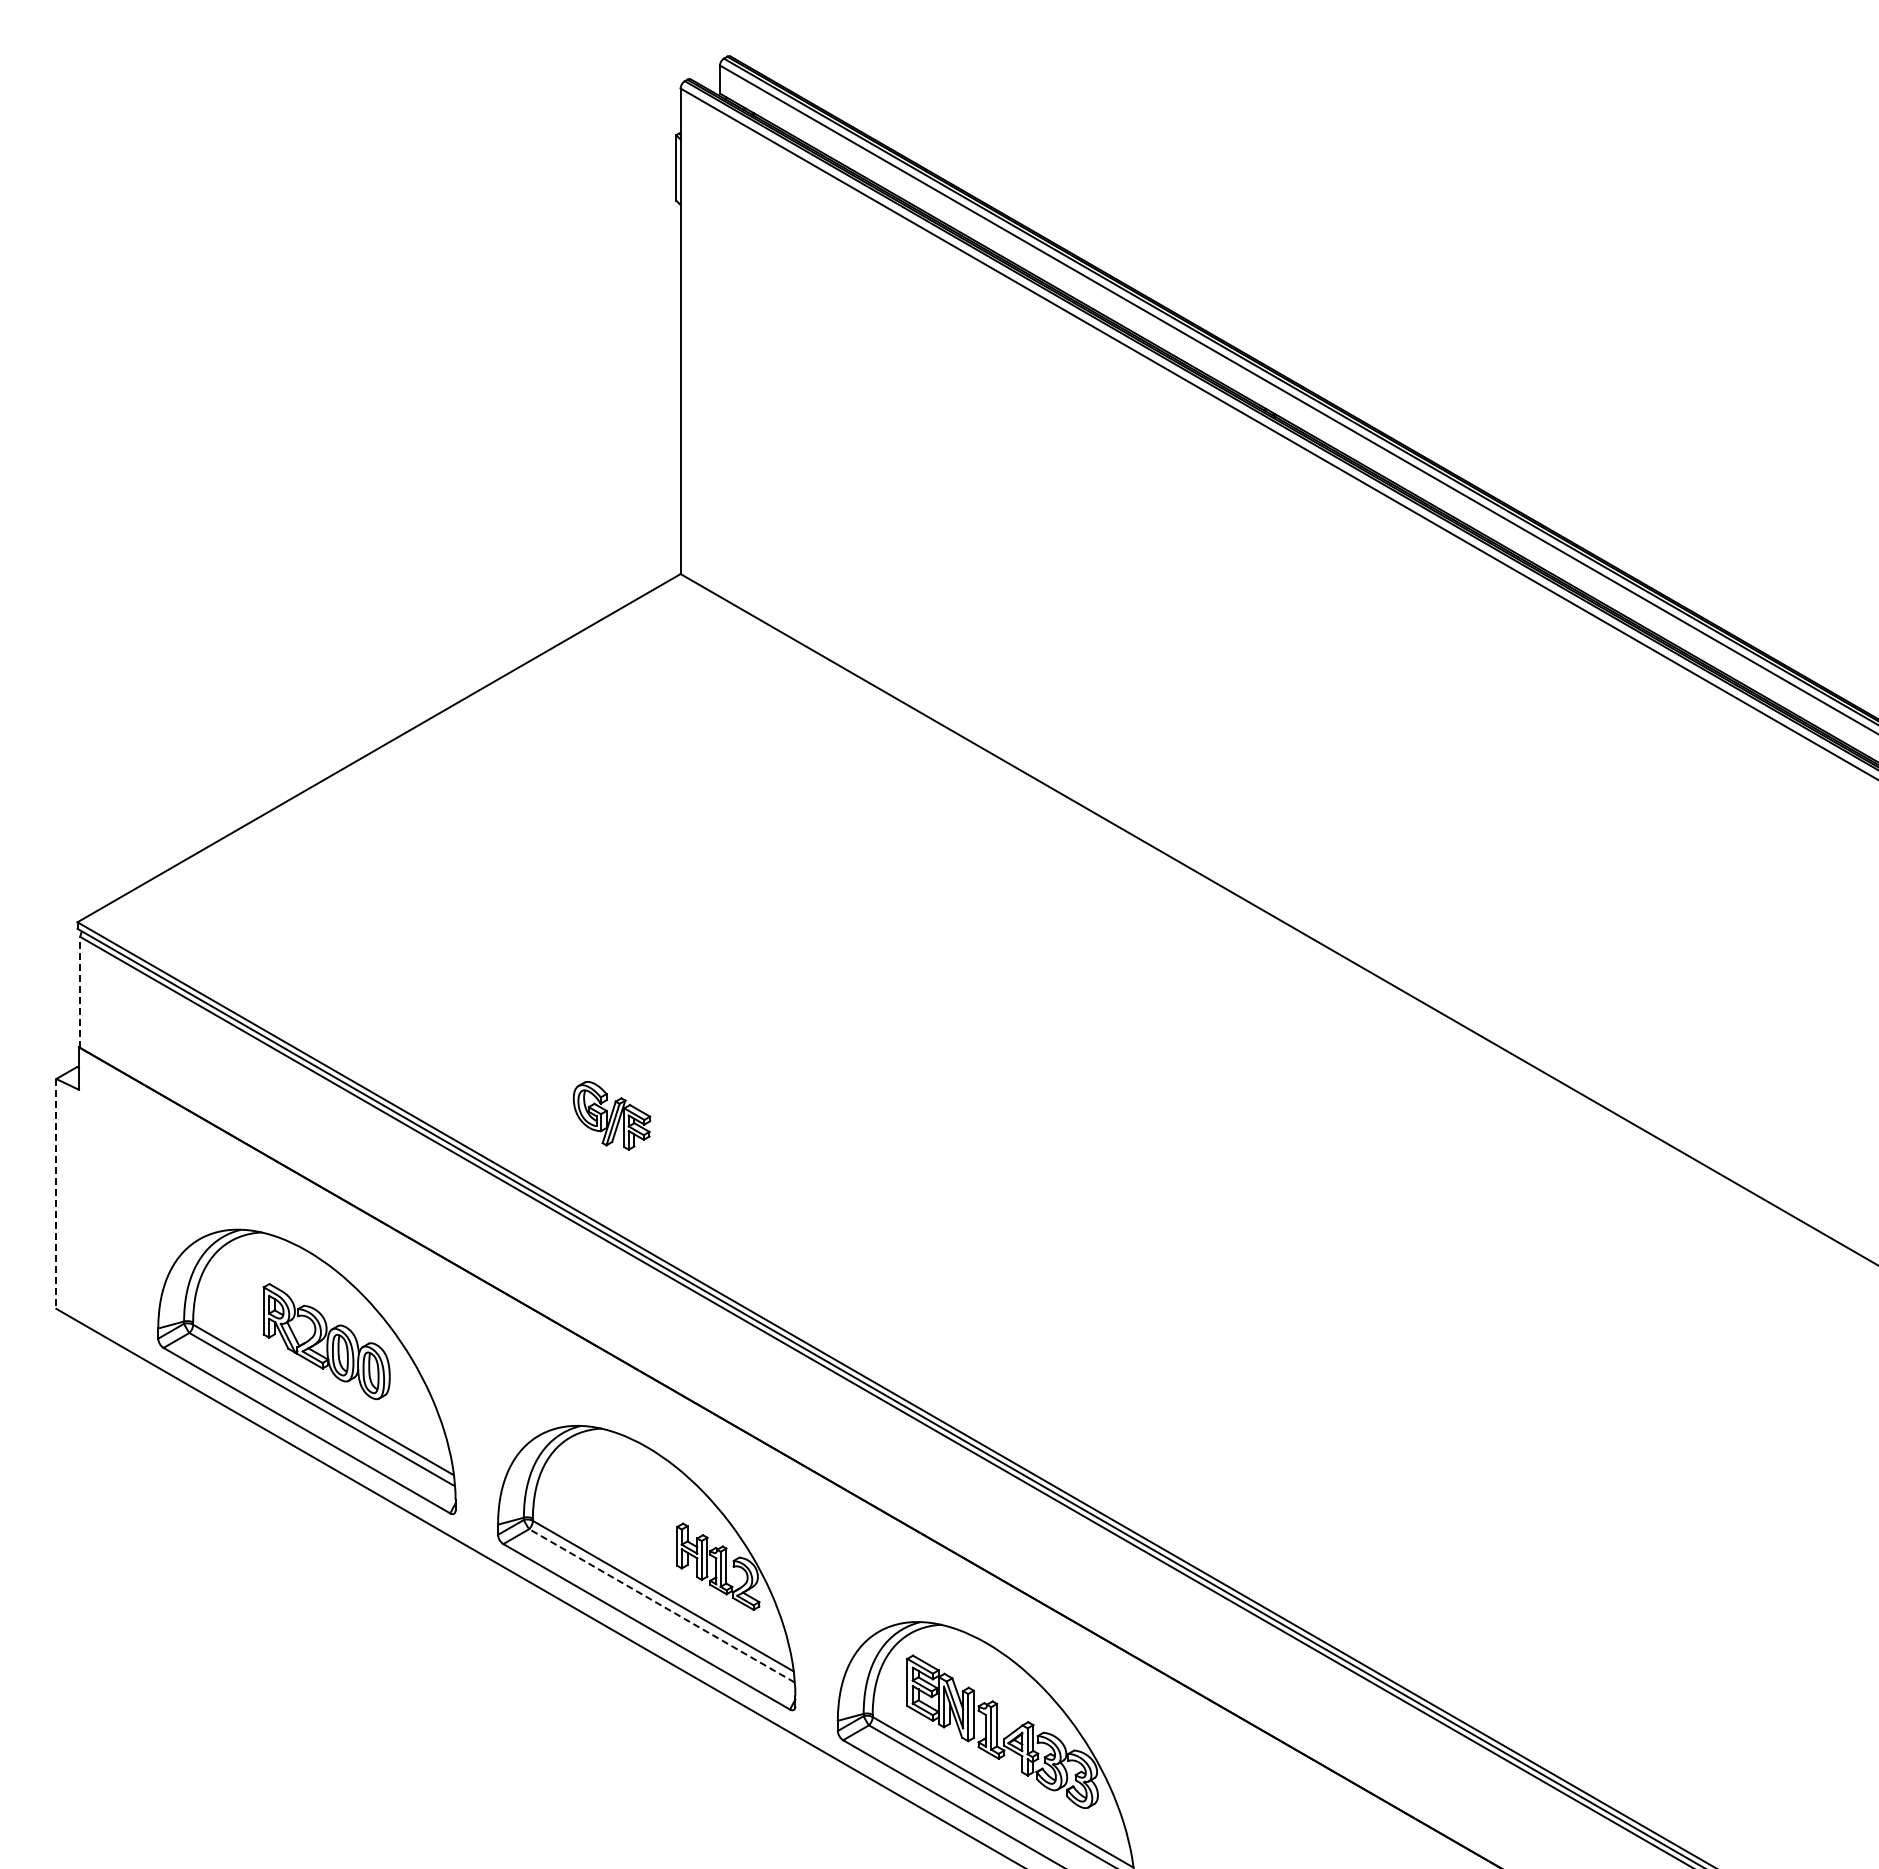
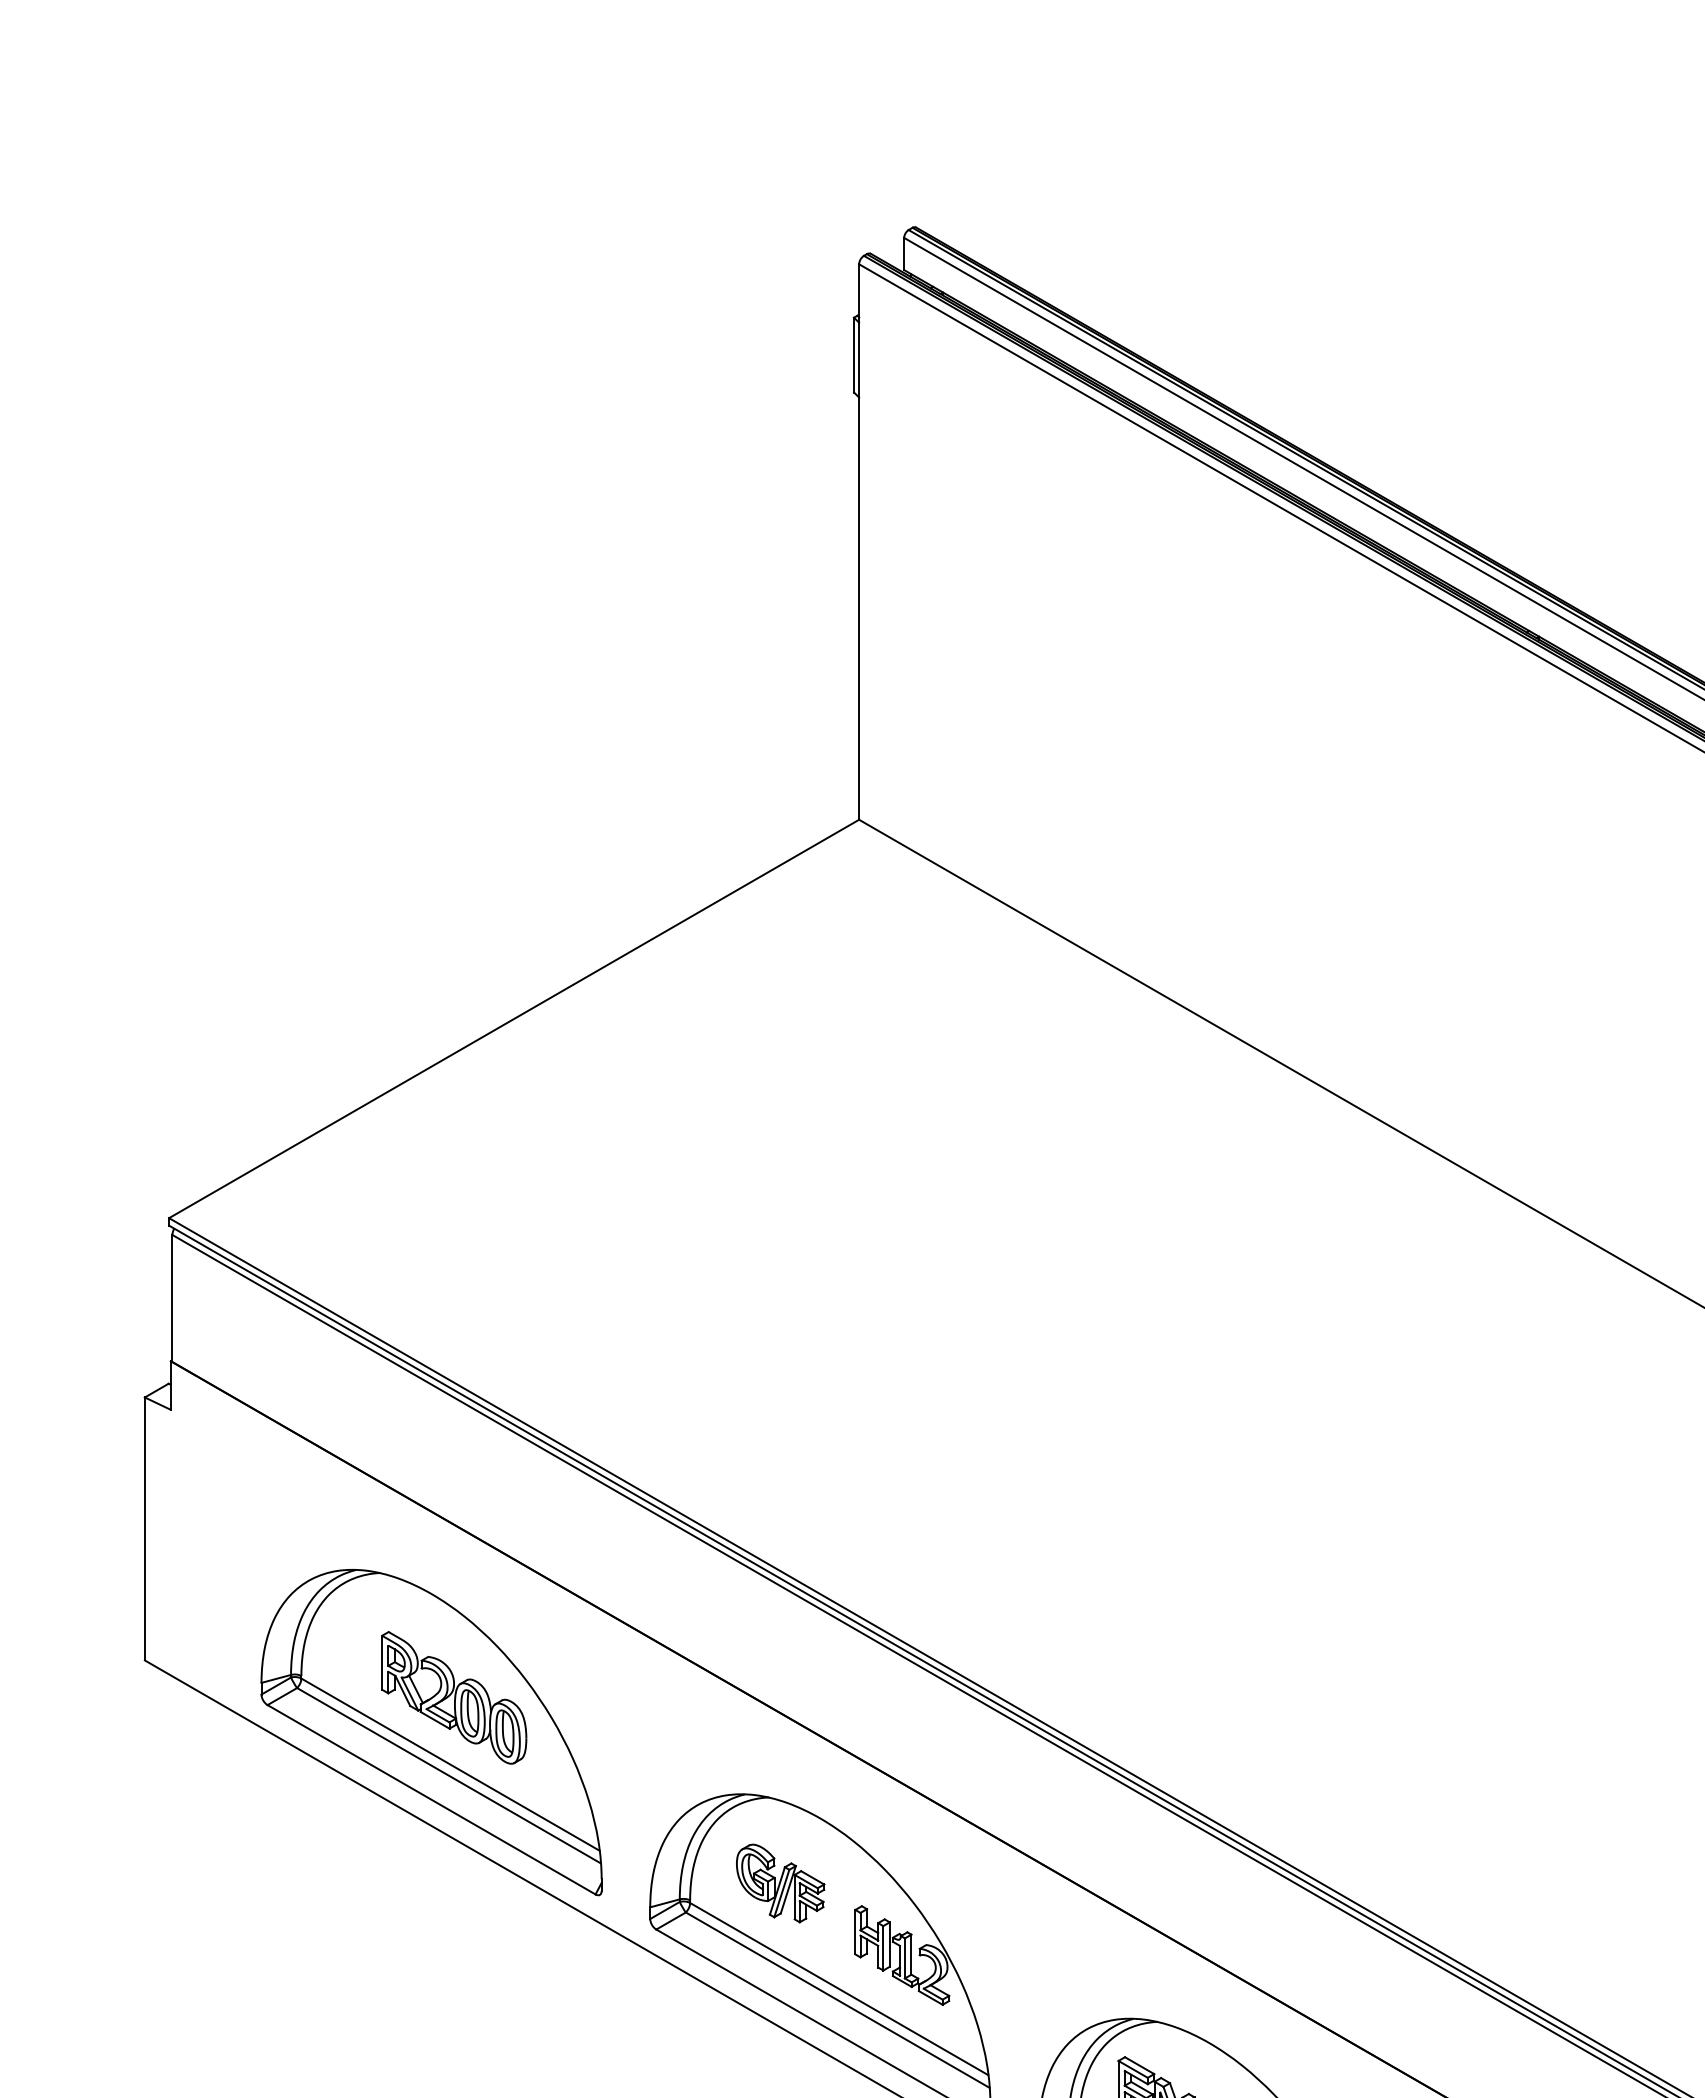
line: (80, 992) -> (172, 1298), dashed -> solid
part: (611, 1115) -> (780, 1883), moved
line: (56, 1193) -> (145, 1528), dashed -> solid
line: (661, 1605) -> (837, 1999), dashed -> solid

